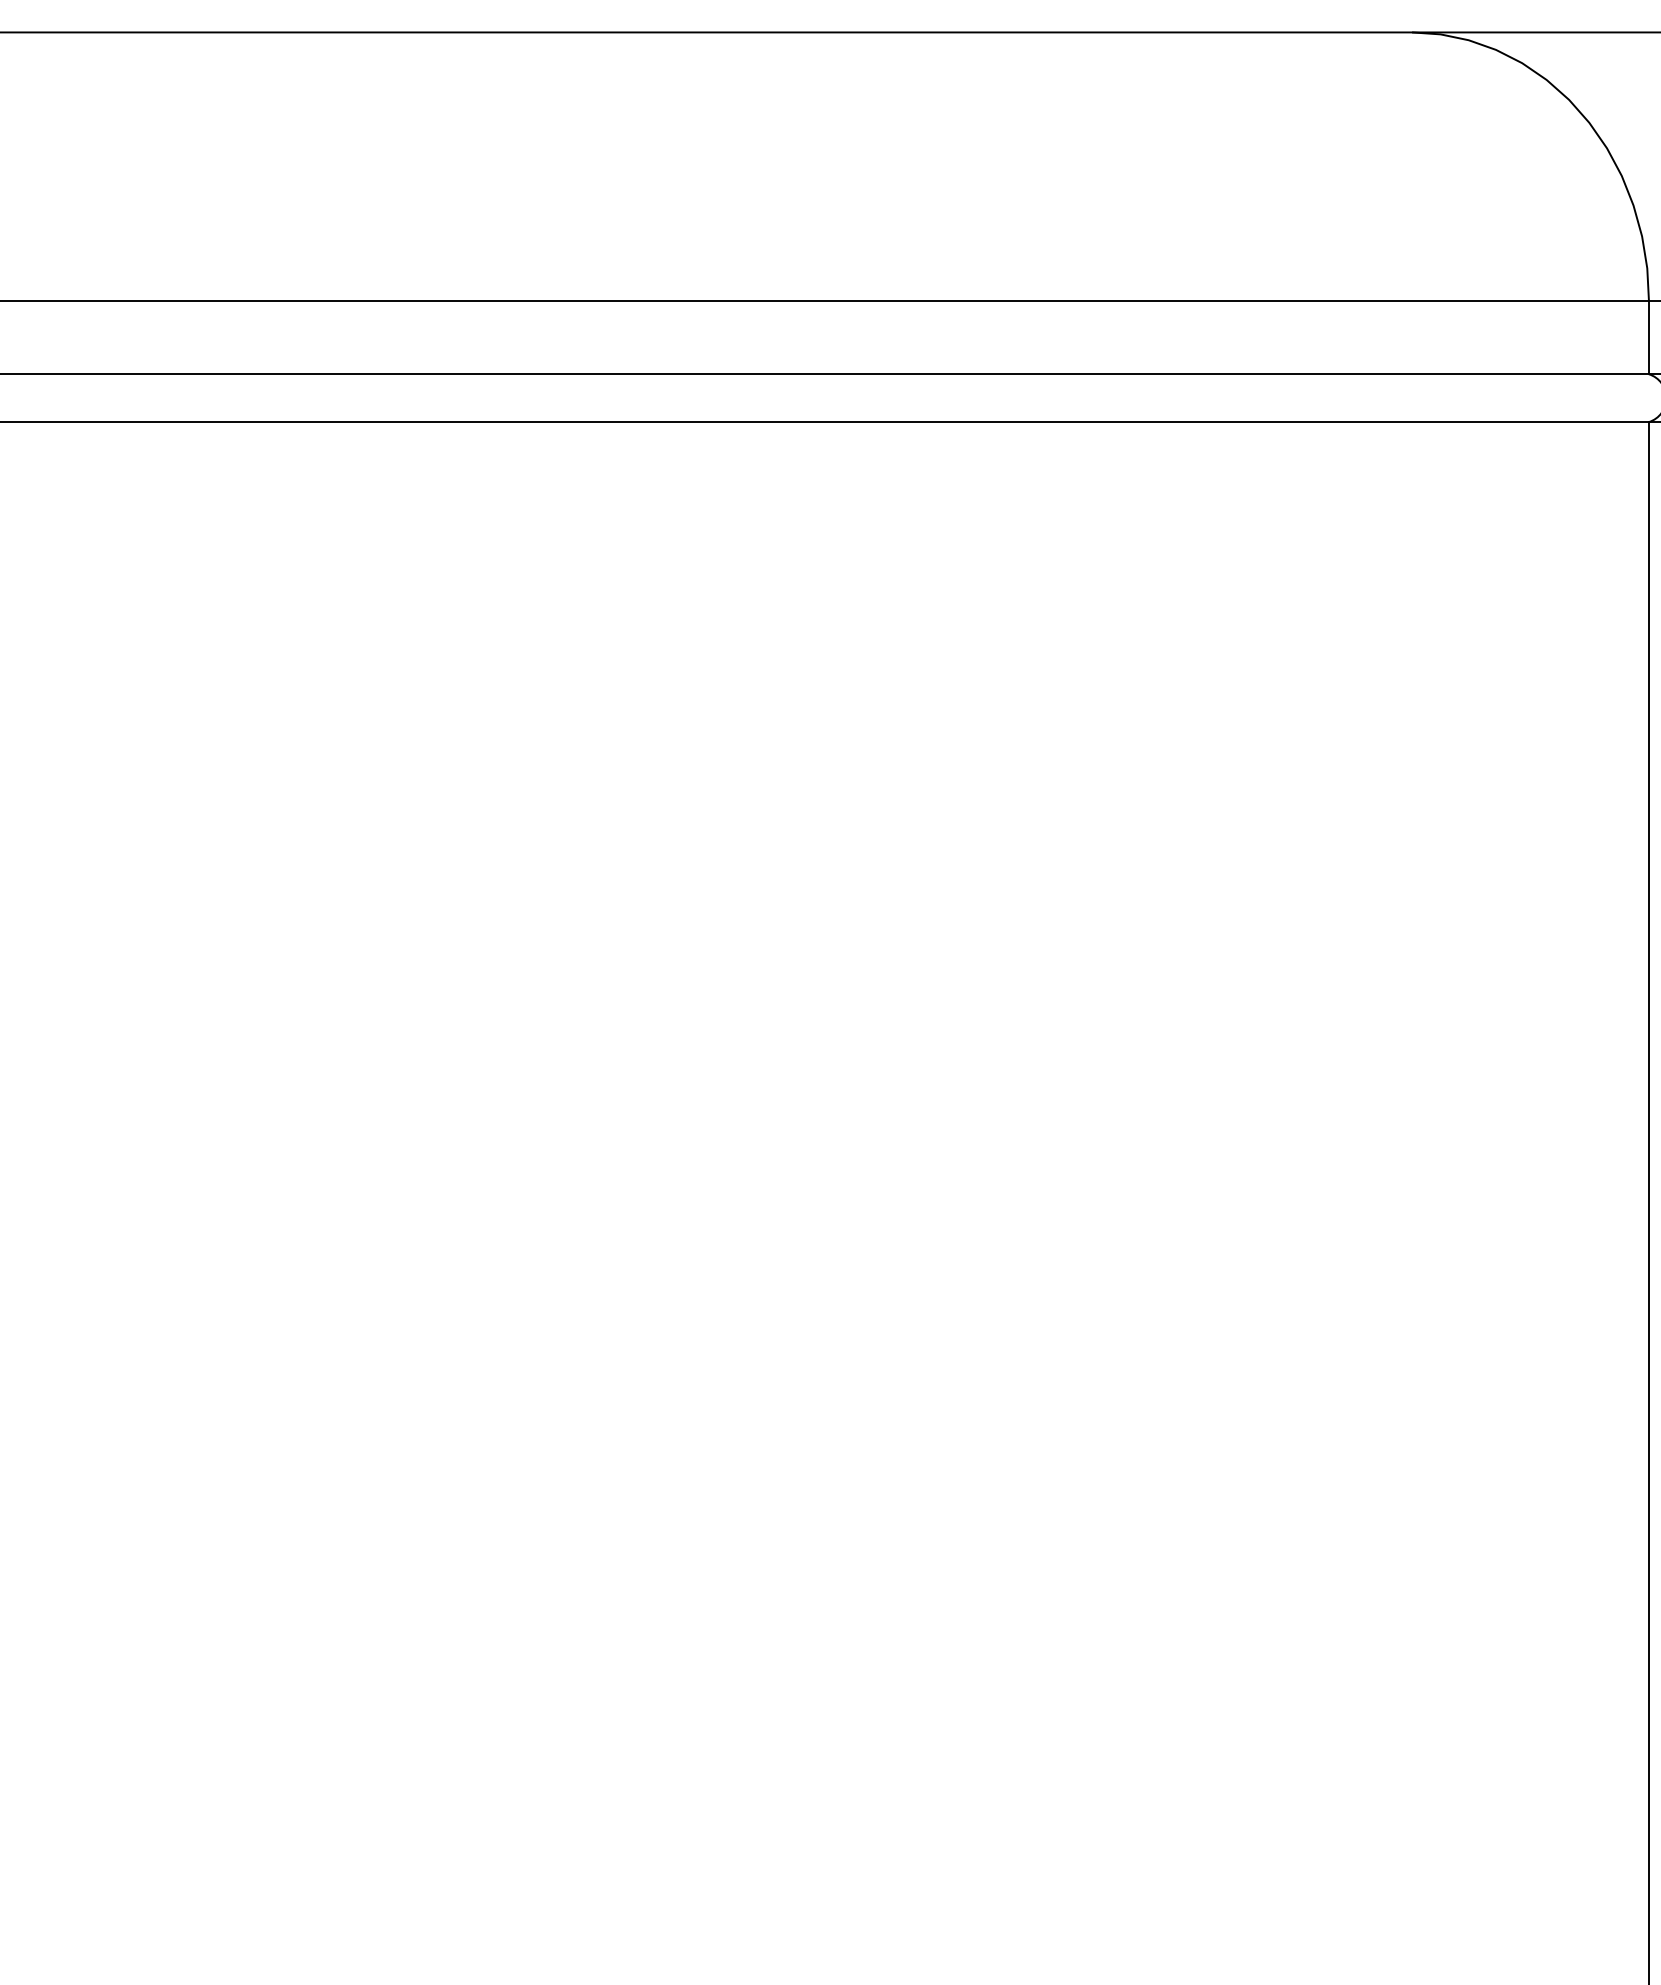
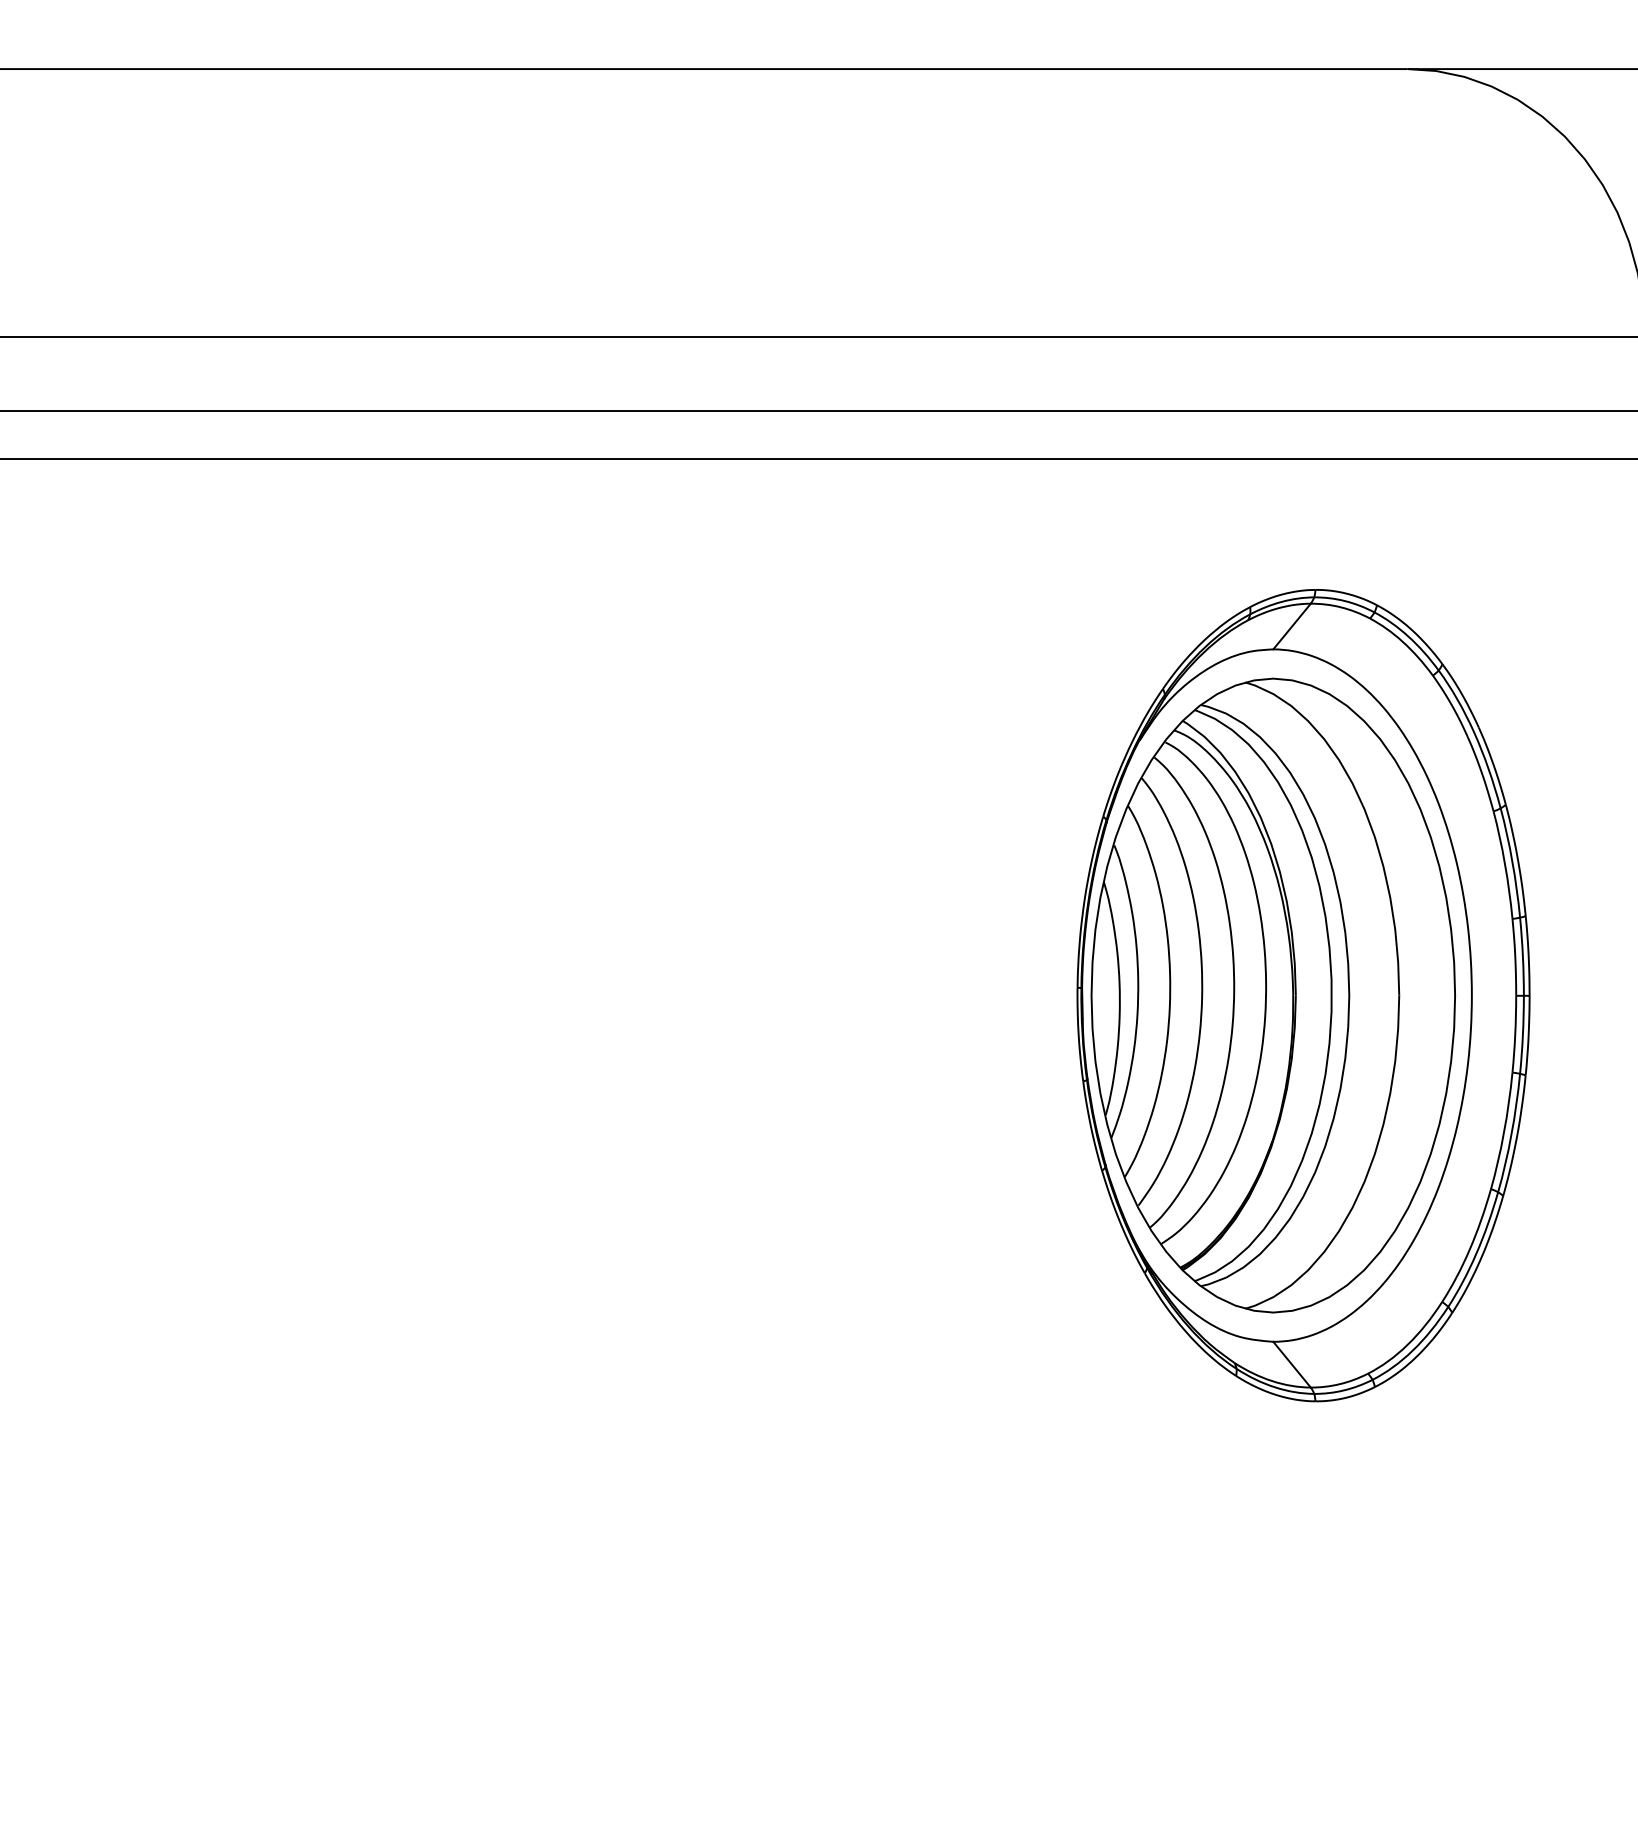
part: (1307, 958) -> (1303, 995), added

